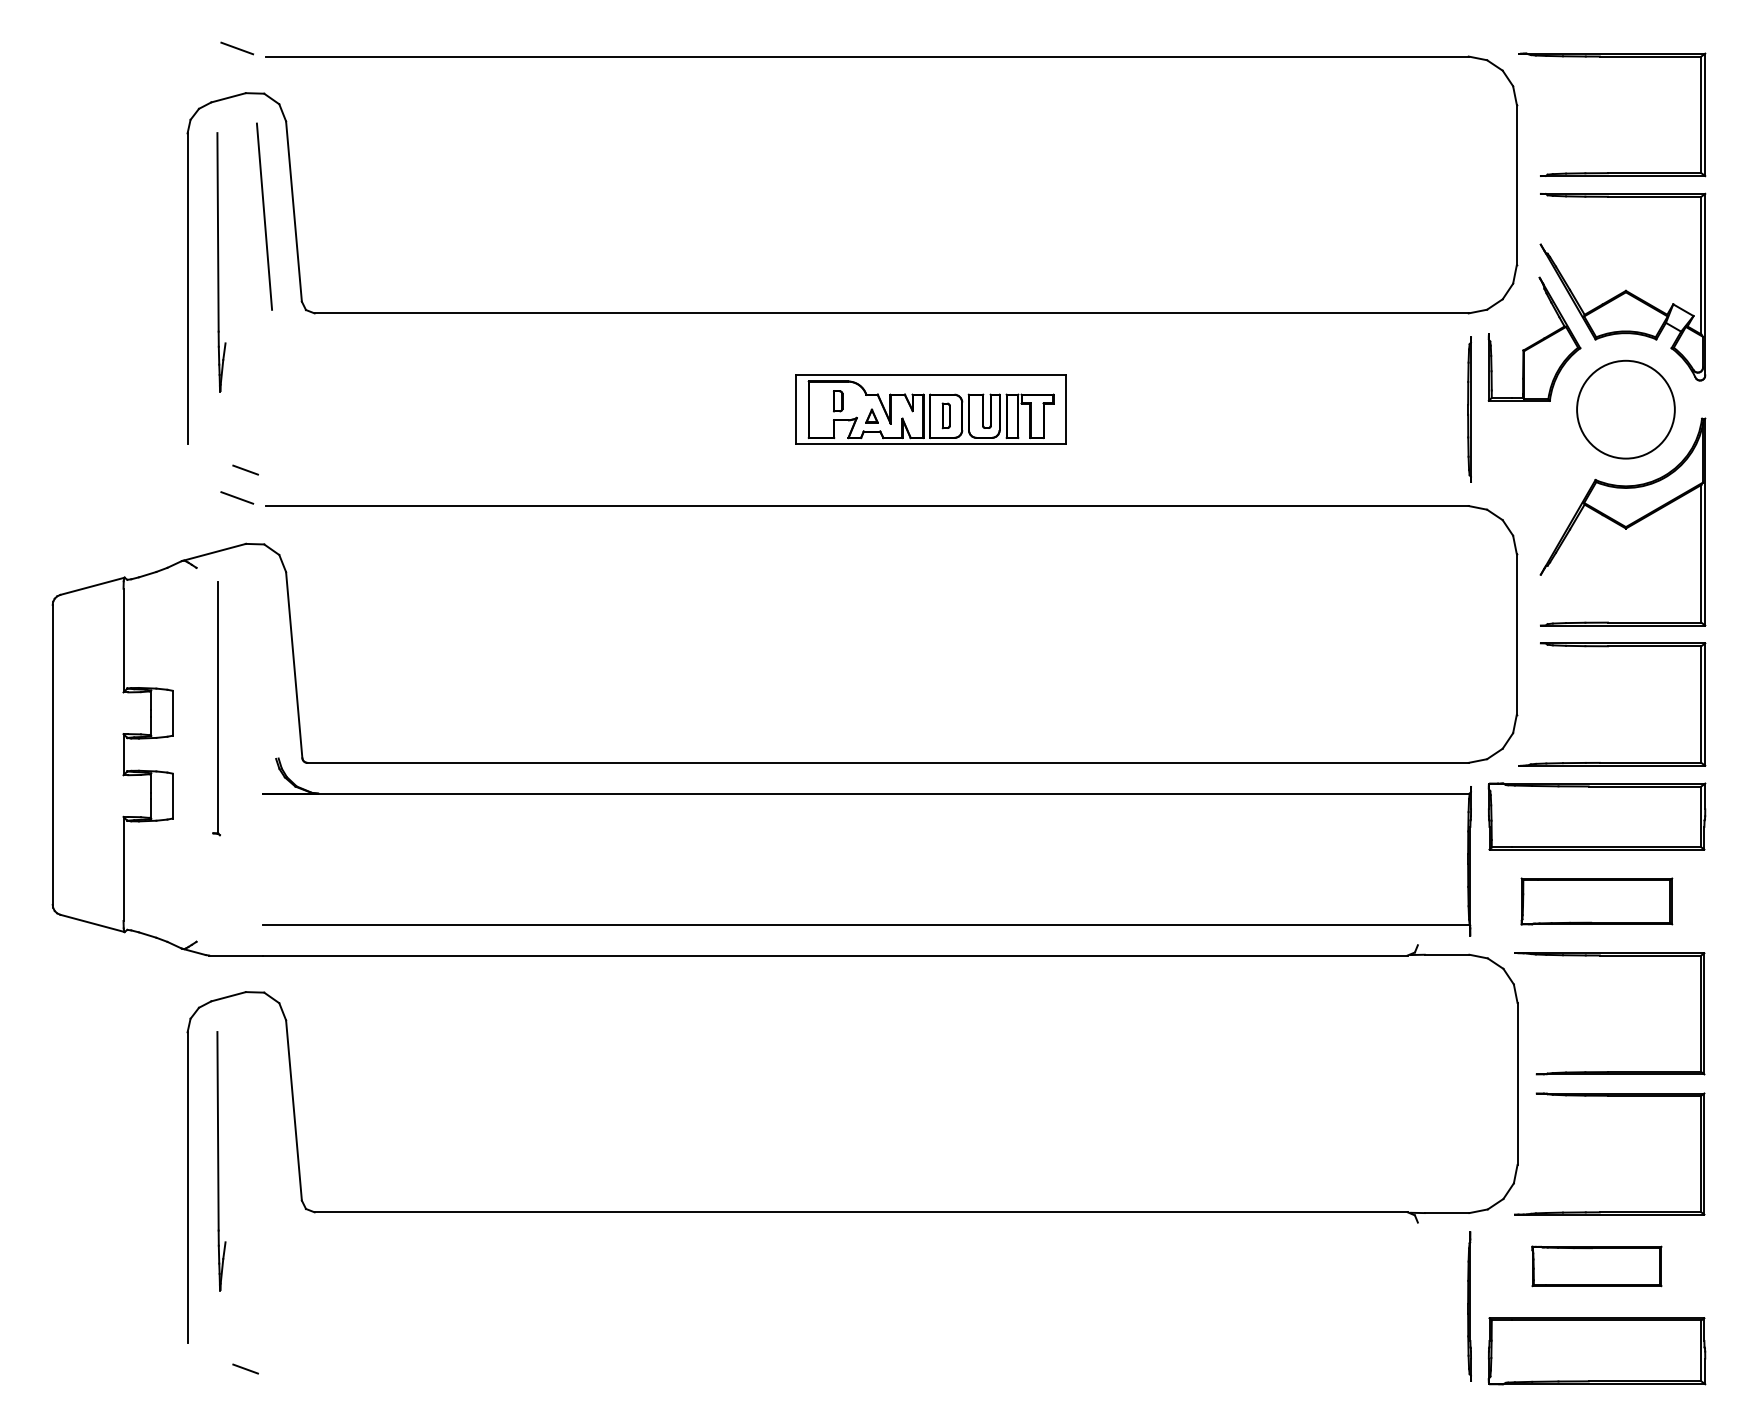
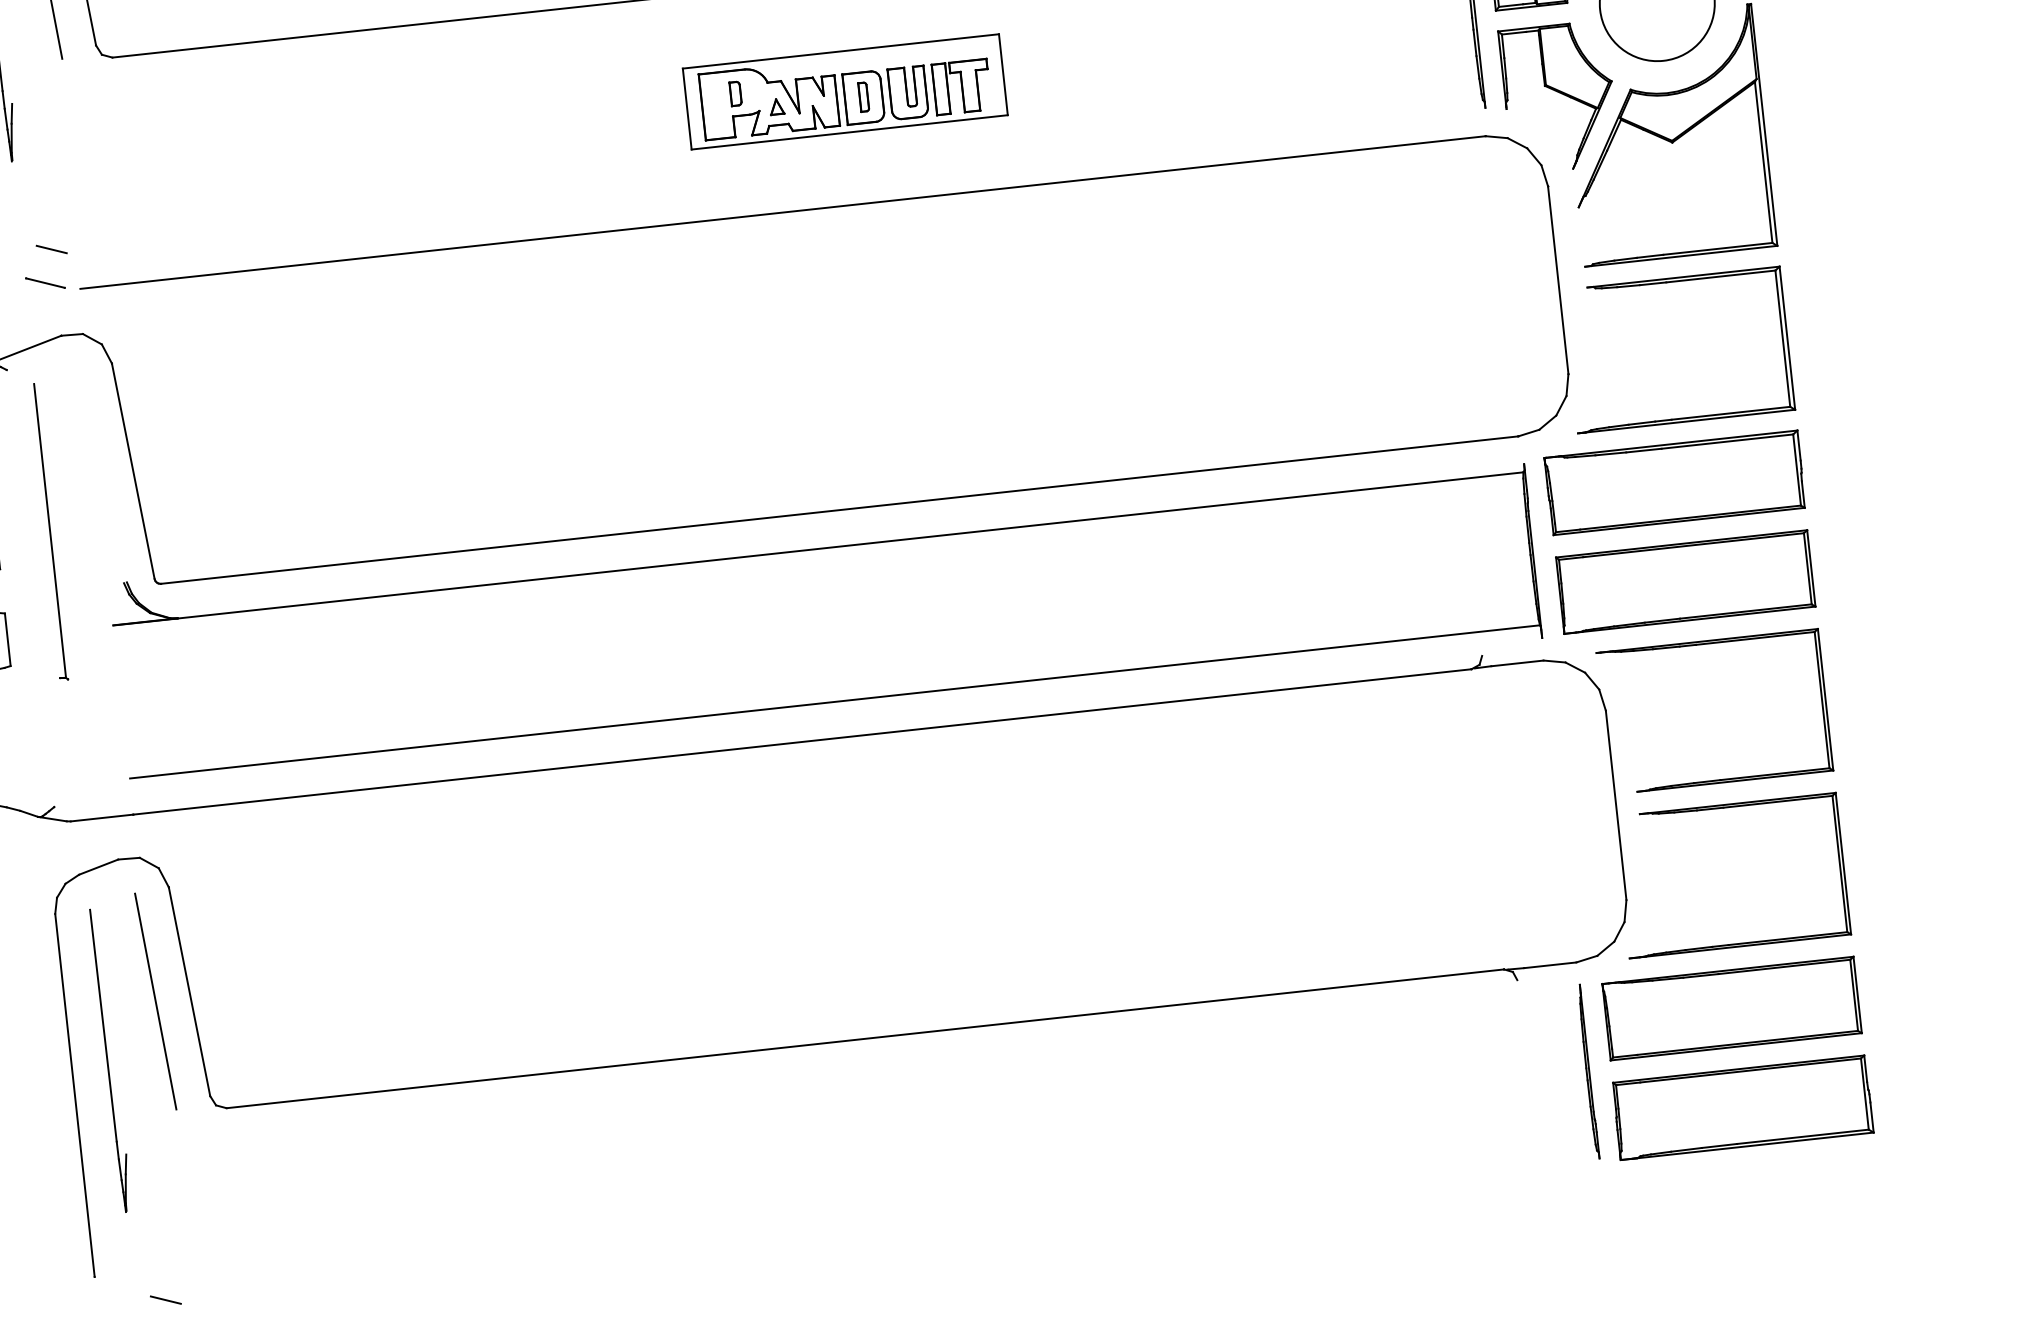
part: (1534, 479) -> (1559, 96), added
part: (1596, 901) -> (1685, 582), size x1.43
line: (264, 1115) -> (155, 1001), added
part: (1596, 1266) -> (1731, 1008), size x1.67

